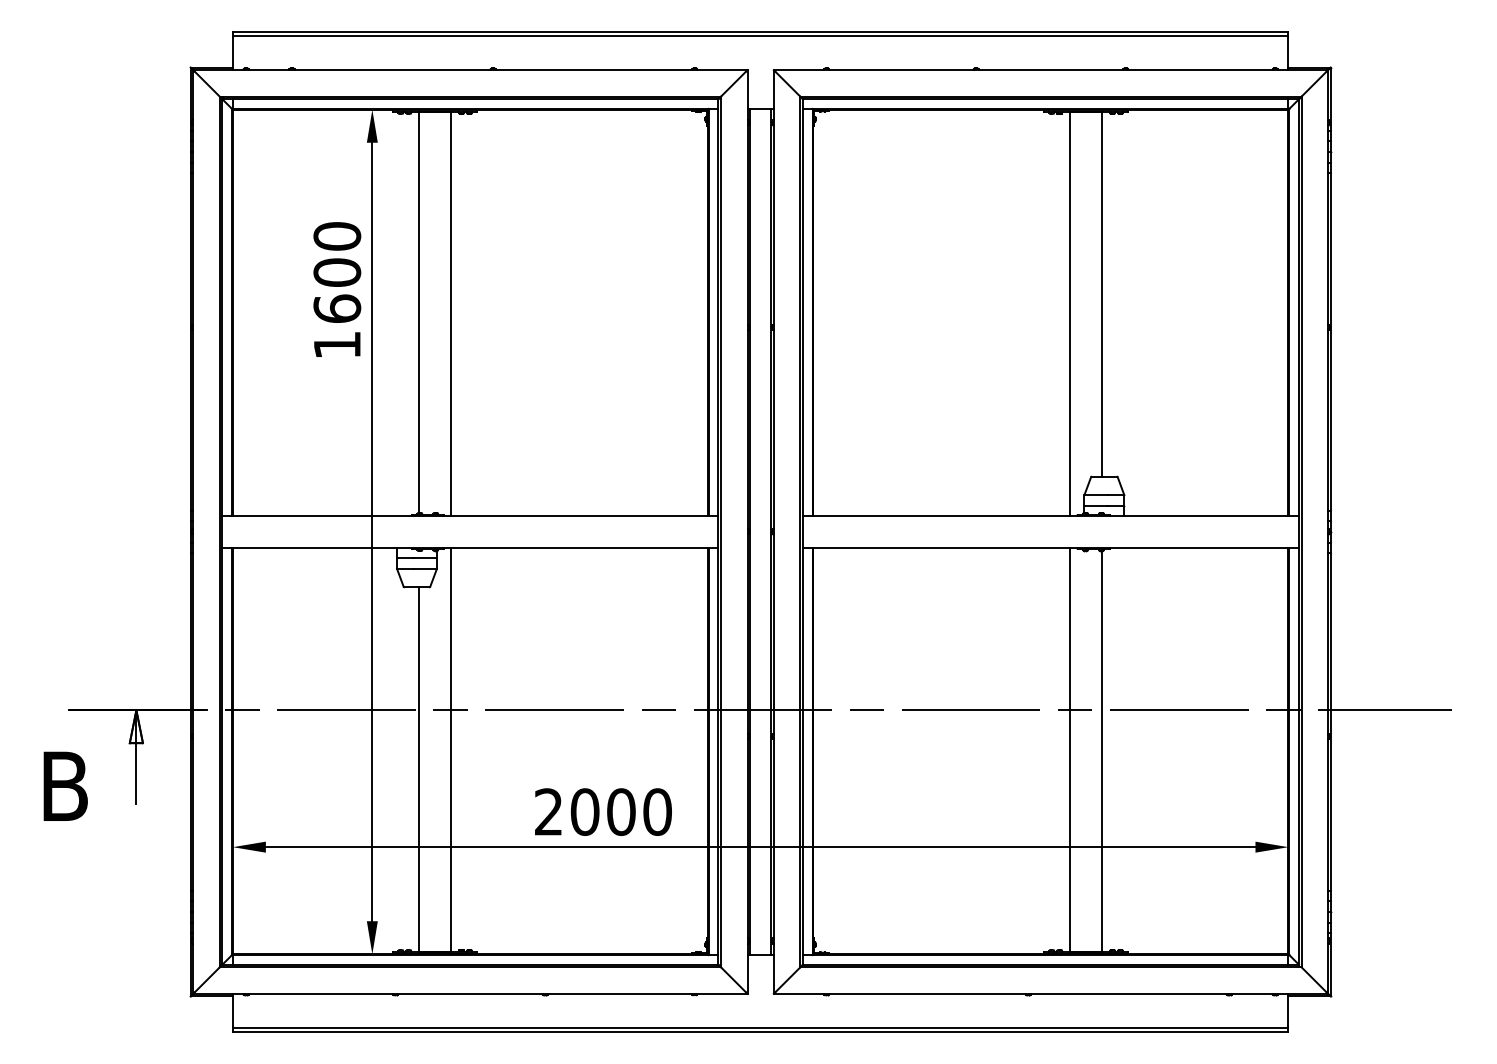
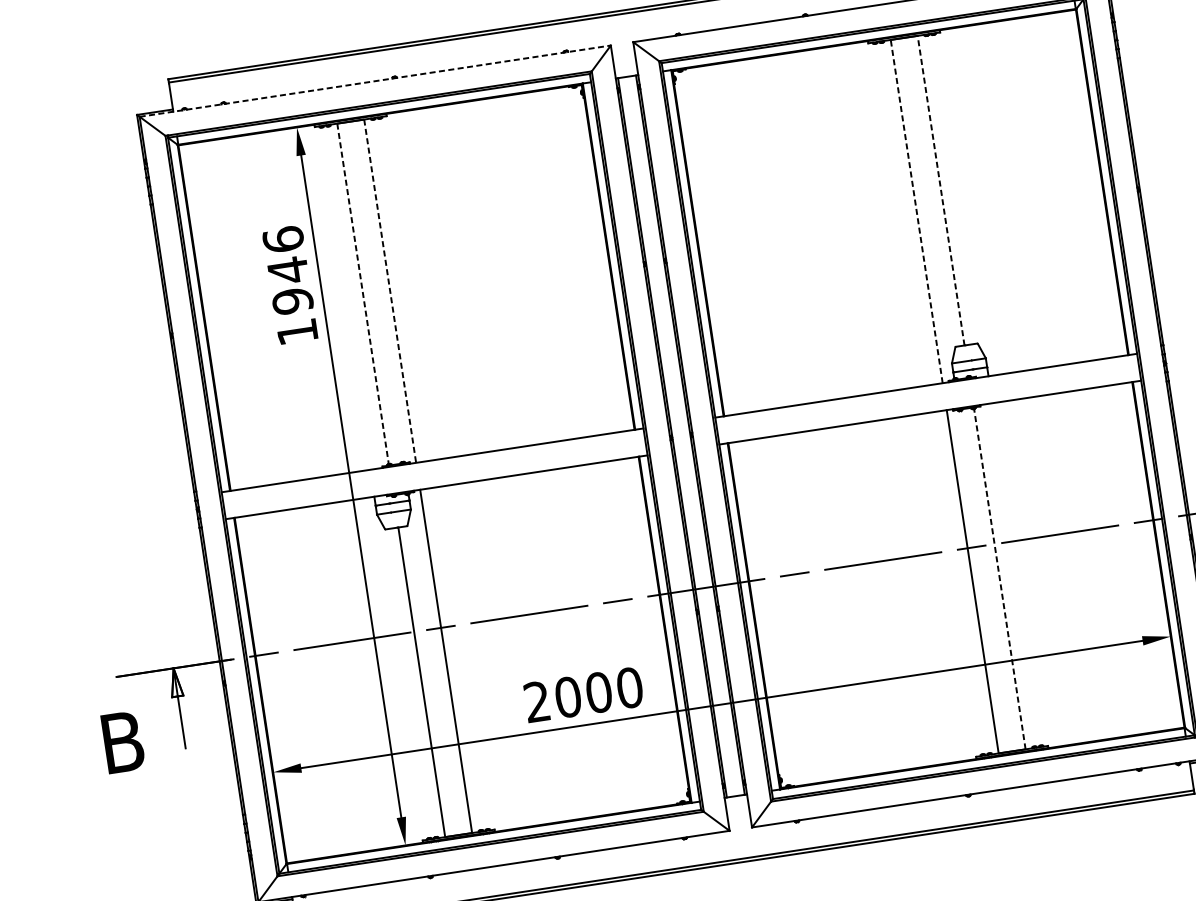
line: (470, 70) -> (375, 81), solid -> dashed
text: (337, 272) -> (288, 270), 1600 -> 1946
line: (1102, 293) -> (941, 189), solid -> dashed
line: (419, 313) -> (363, 294), solid -> dashed
line: (451, 314) -> (390, 291), solid -> dashed
line: (1070, 314) -> (916, 211), solid -> dashed
line: (1102, 750) -> (1000, 578), solid -> dashed

